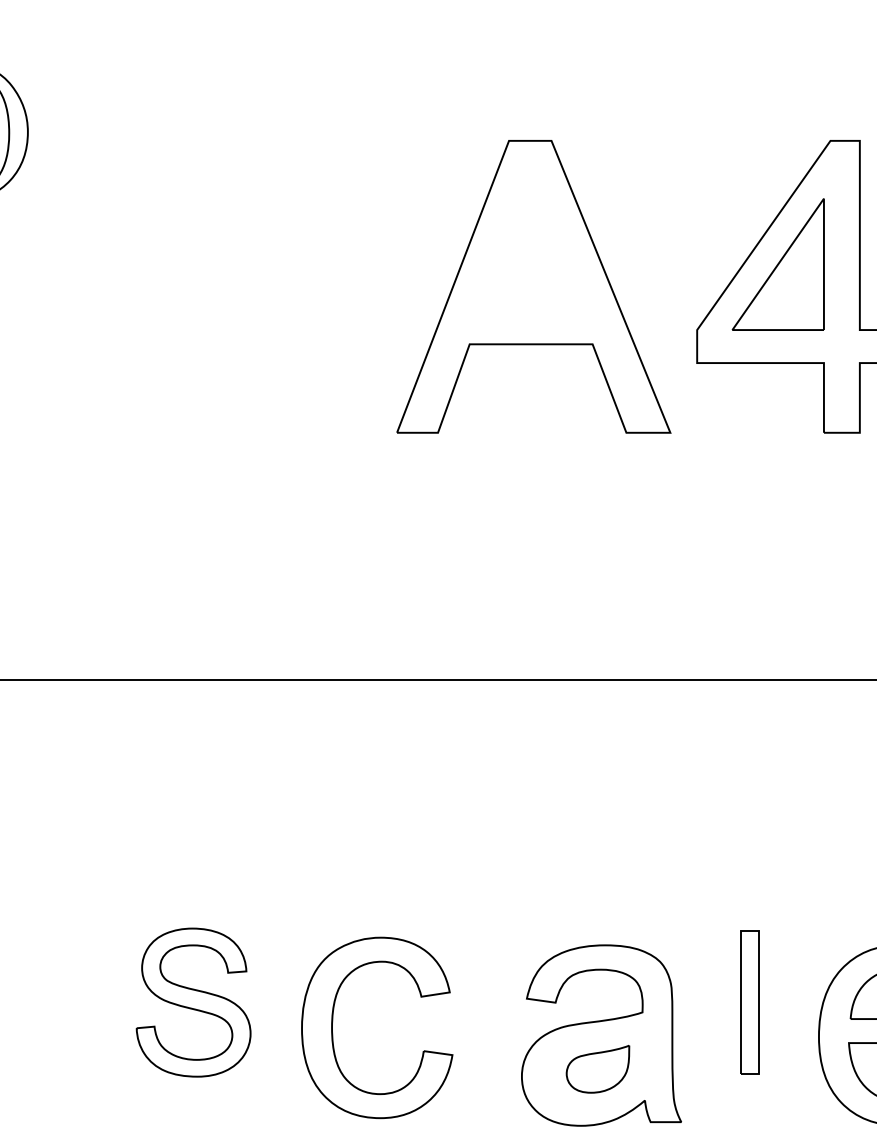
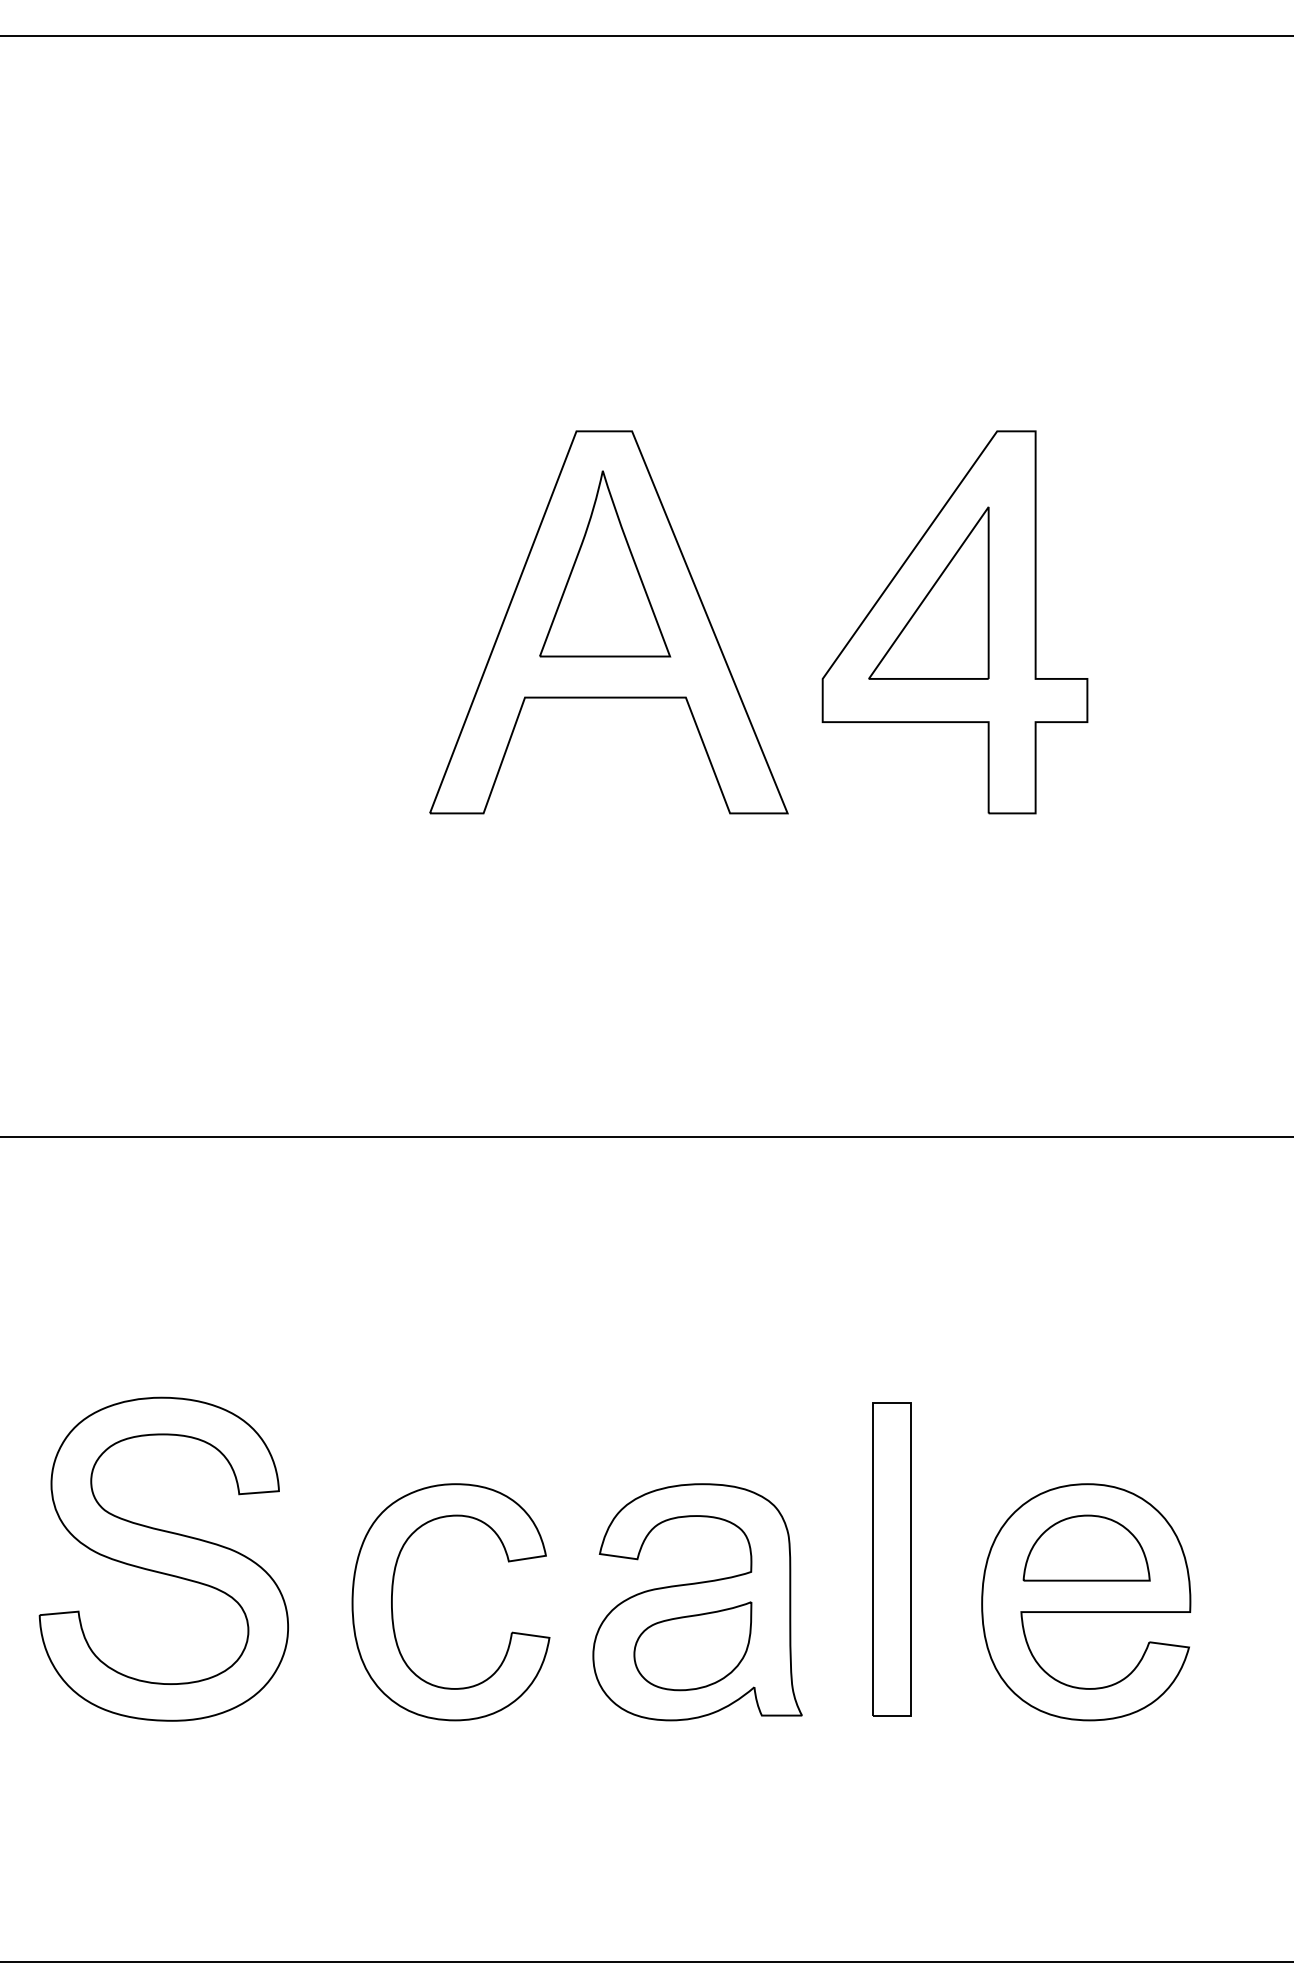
part: (531, 241) -> (605, 563), added
part: (193, 1002) -> (163, 1558), size x1.67
part: (749, 1002) -> (891, 1559), size x1.67
part: (333, 1035) -> (393, 1612), moved
part: (597, 1069) -> (692, 1646), size x1.43

